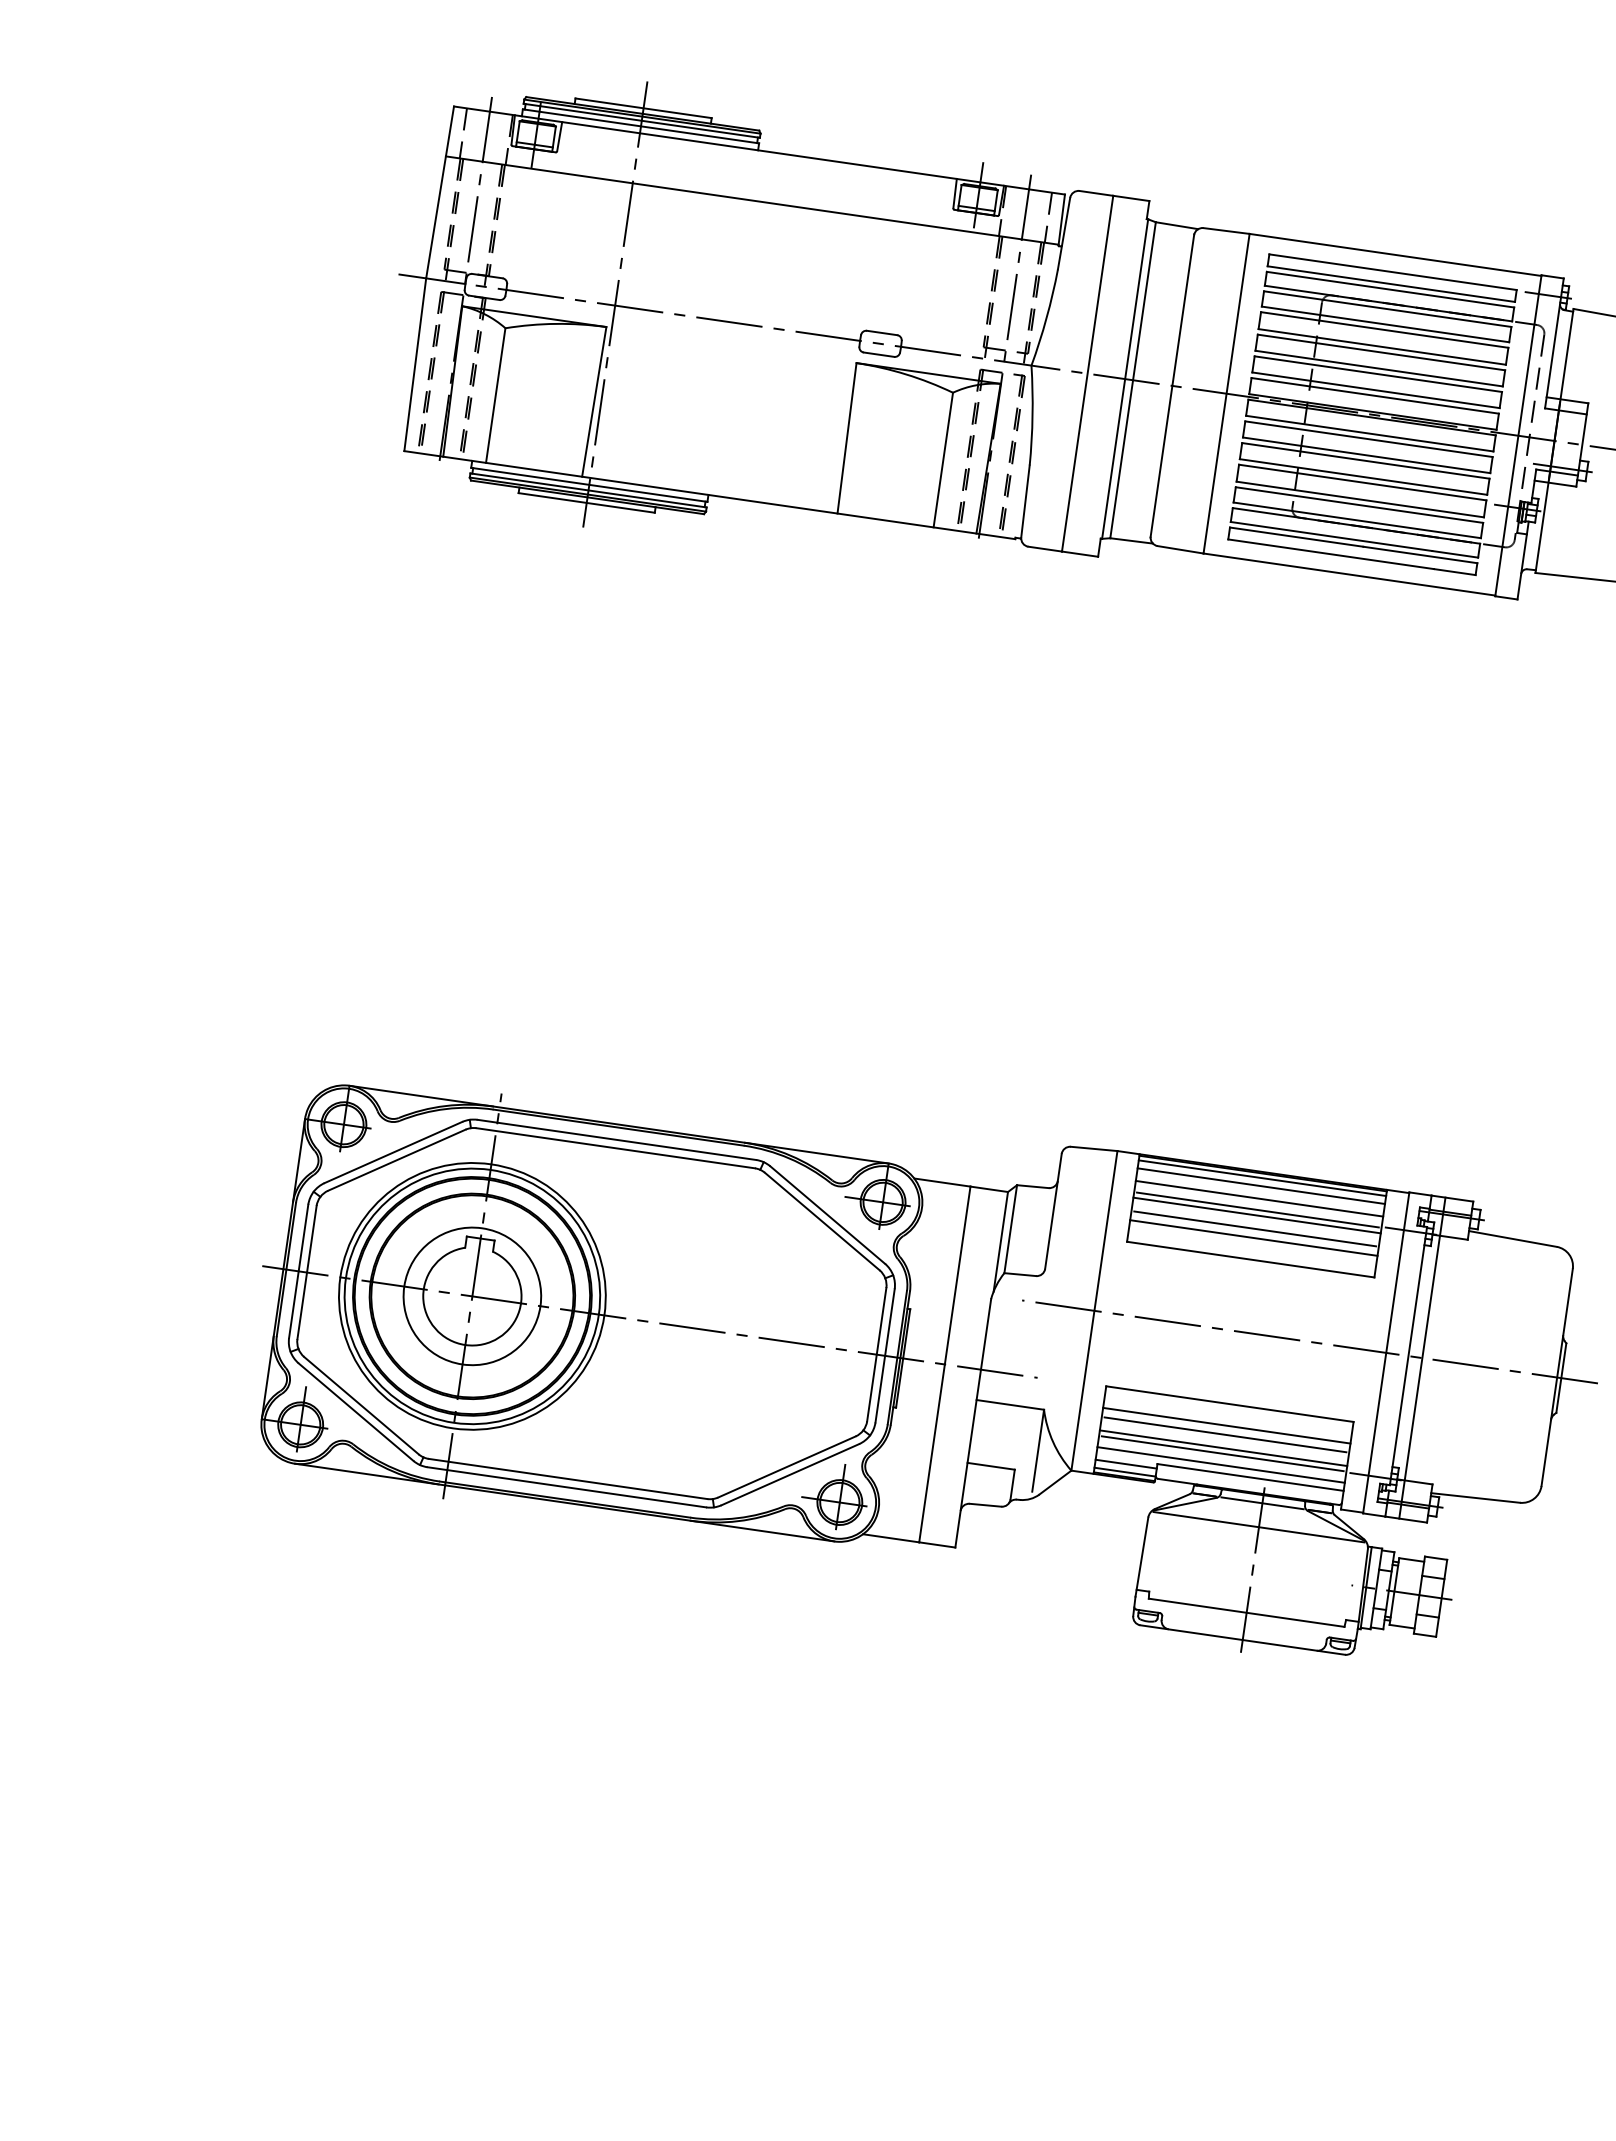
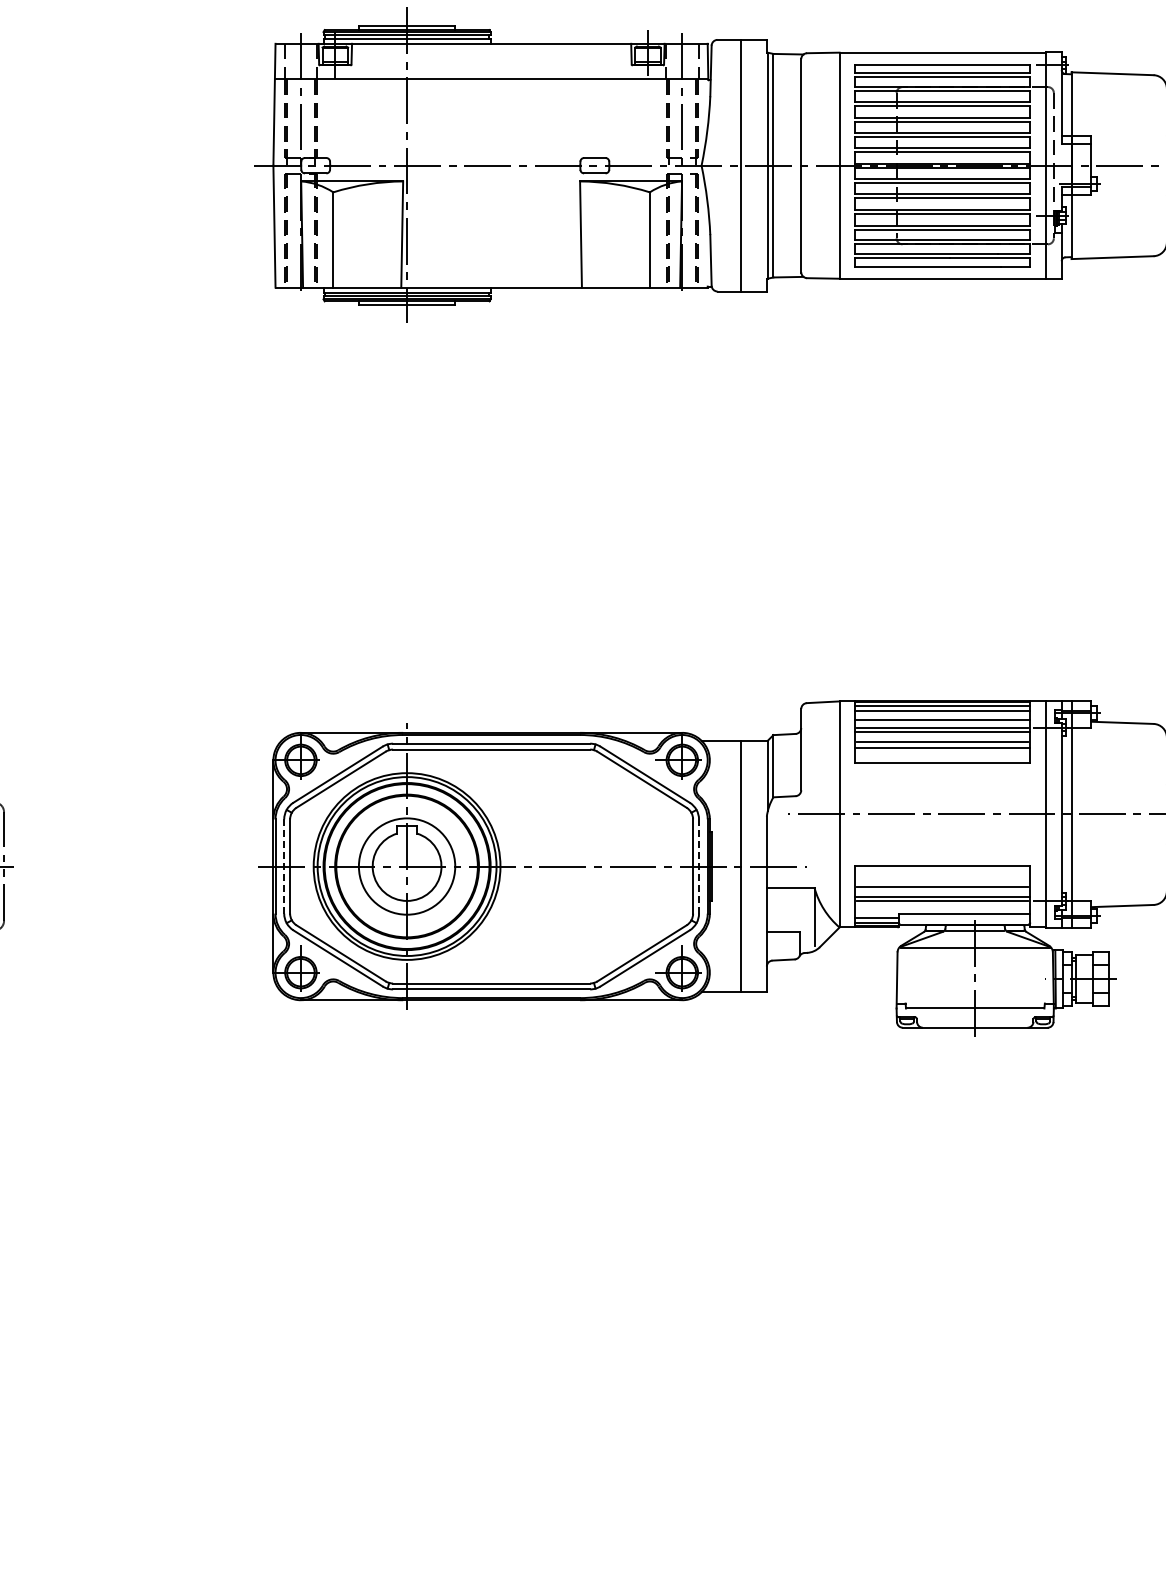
line: (299, 1271) -> (284, 866), solid -> dashed
line: (885, 1355) -> (699, 866), solid -> dashed
line: (1226, 1425) -> (942, 880), removed
line: (1220, 1464) -> (942, 908), removed

